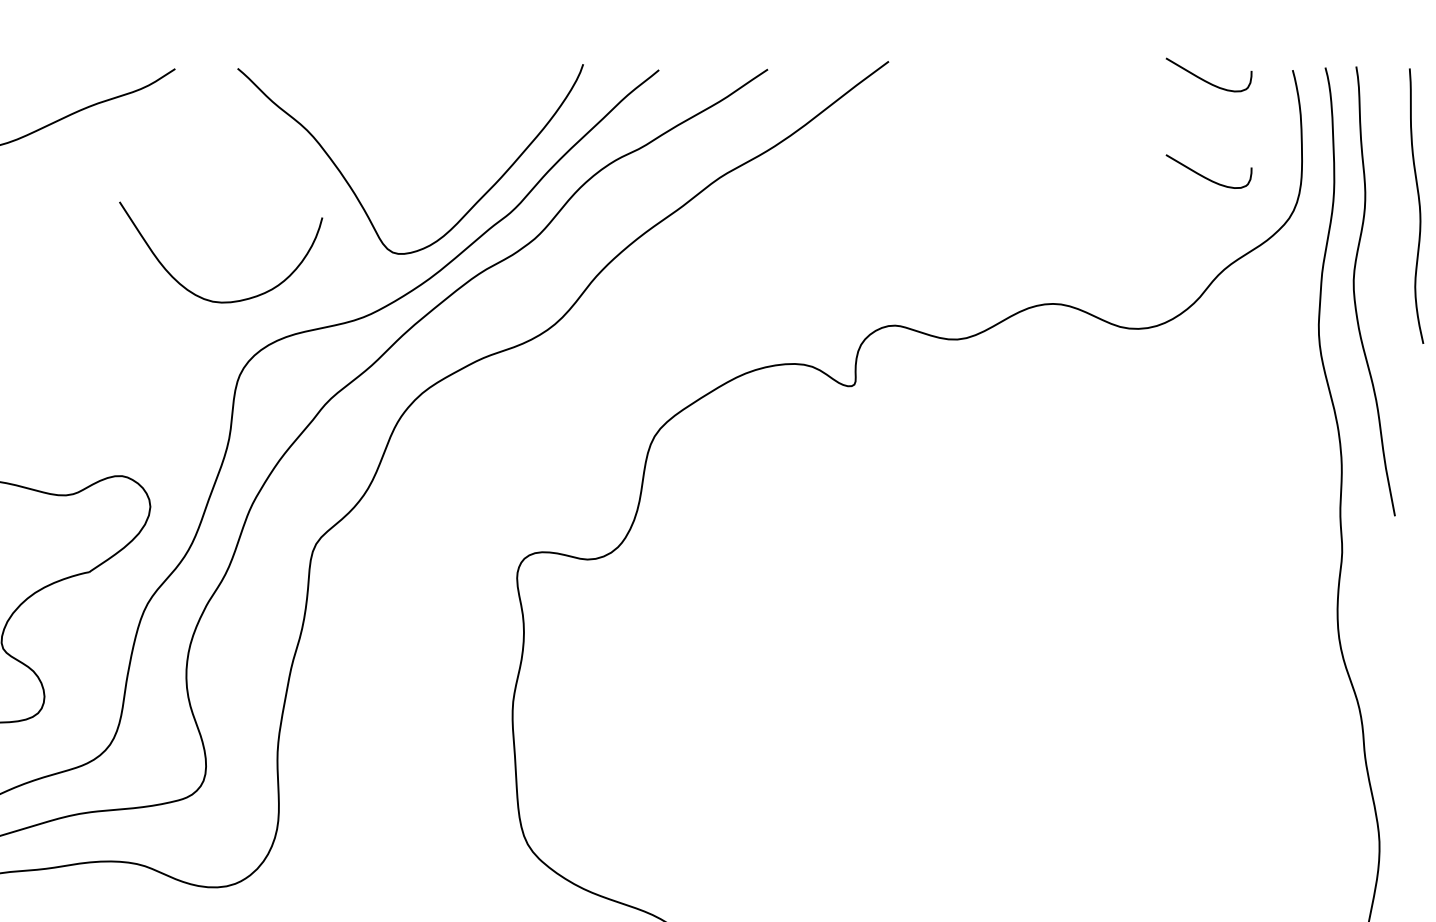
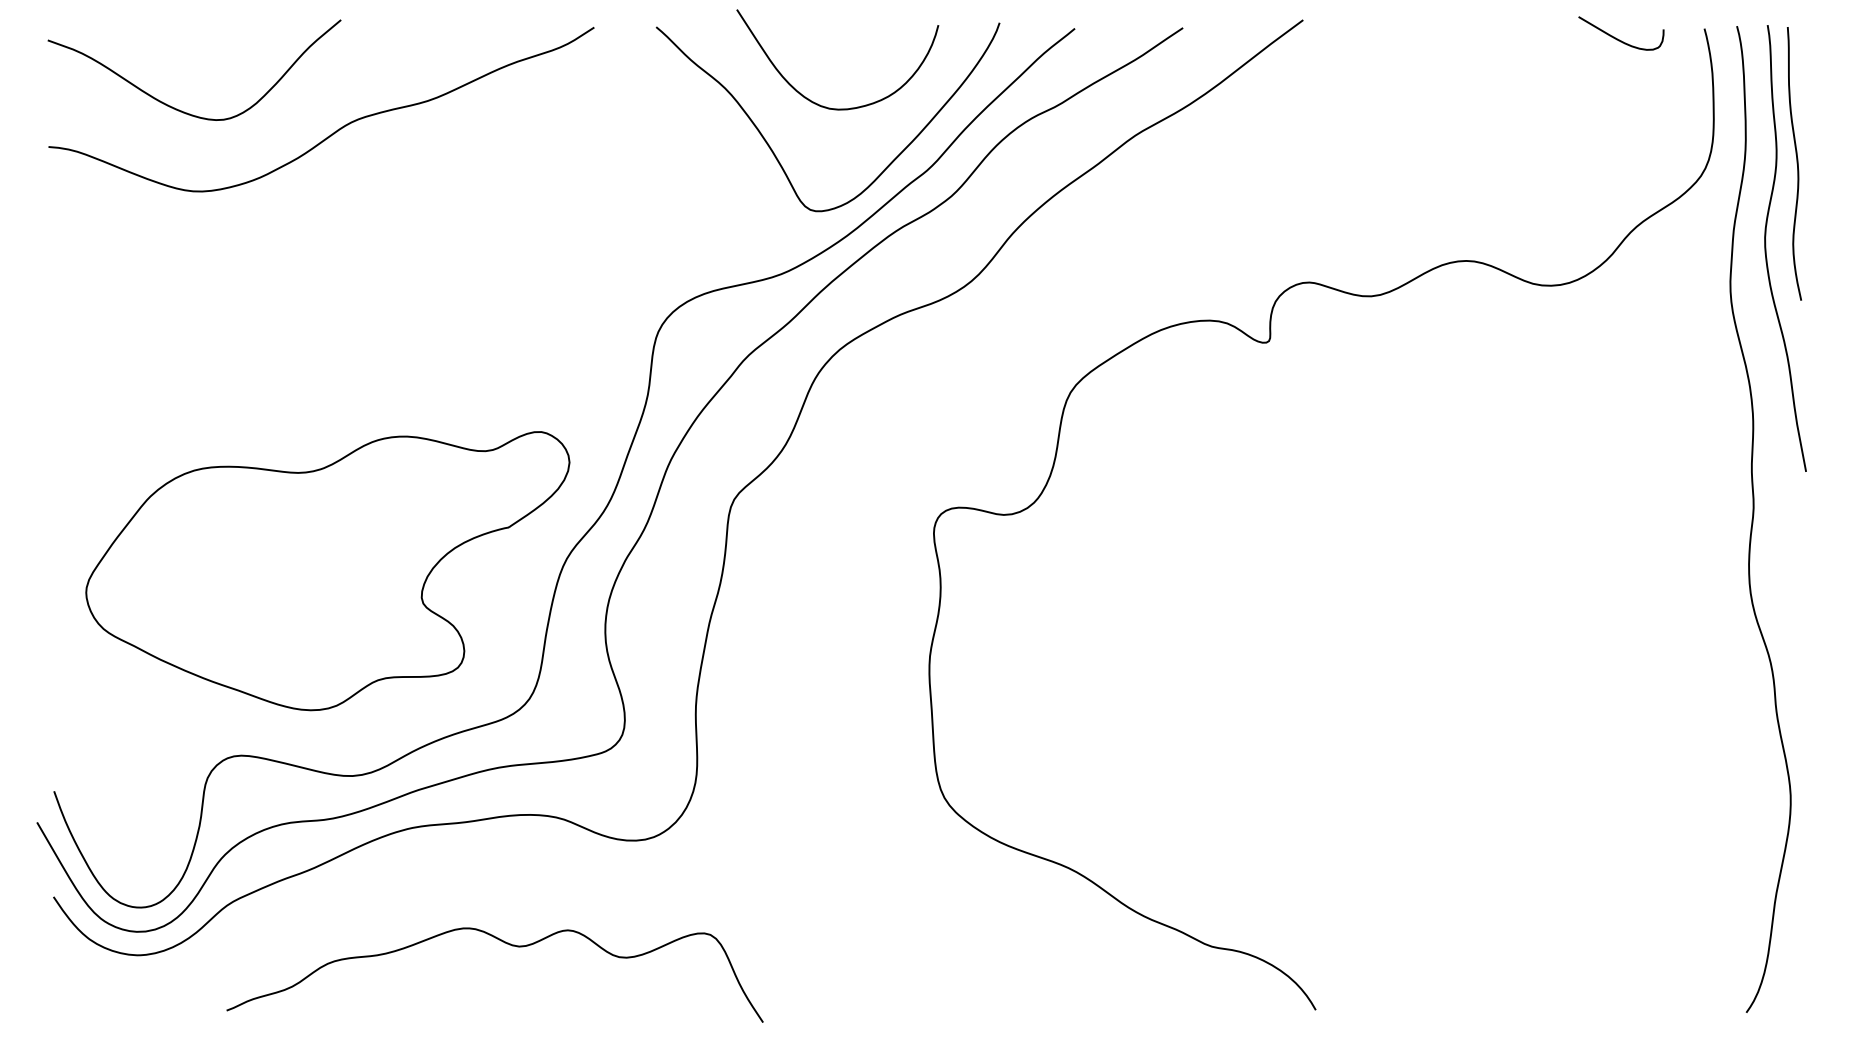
curve: (1207, 177) -> (1619, 135), removed
curve: (1418, 205) -> (1796, 163), moved
curve: (203, 297) -> (820, 104), moved

